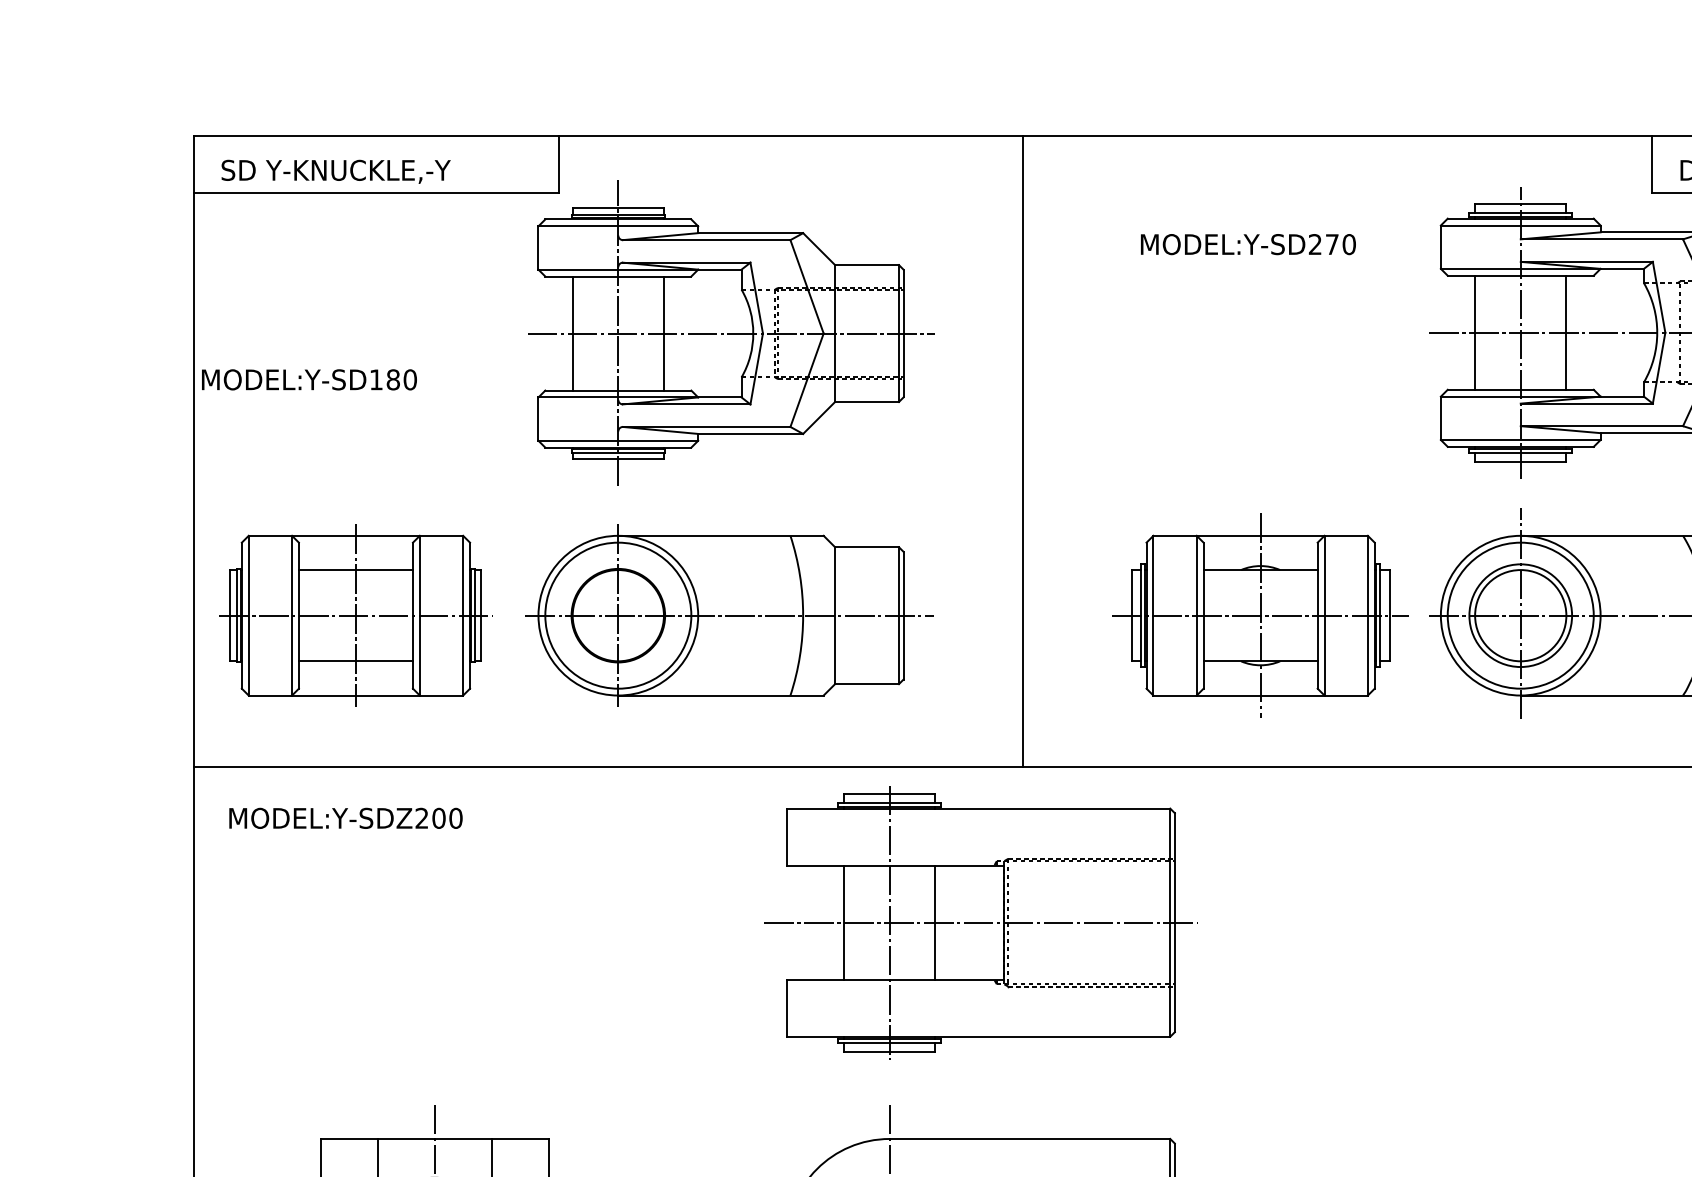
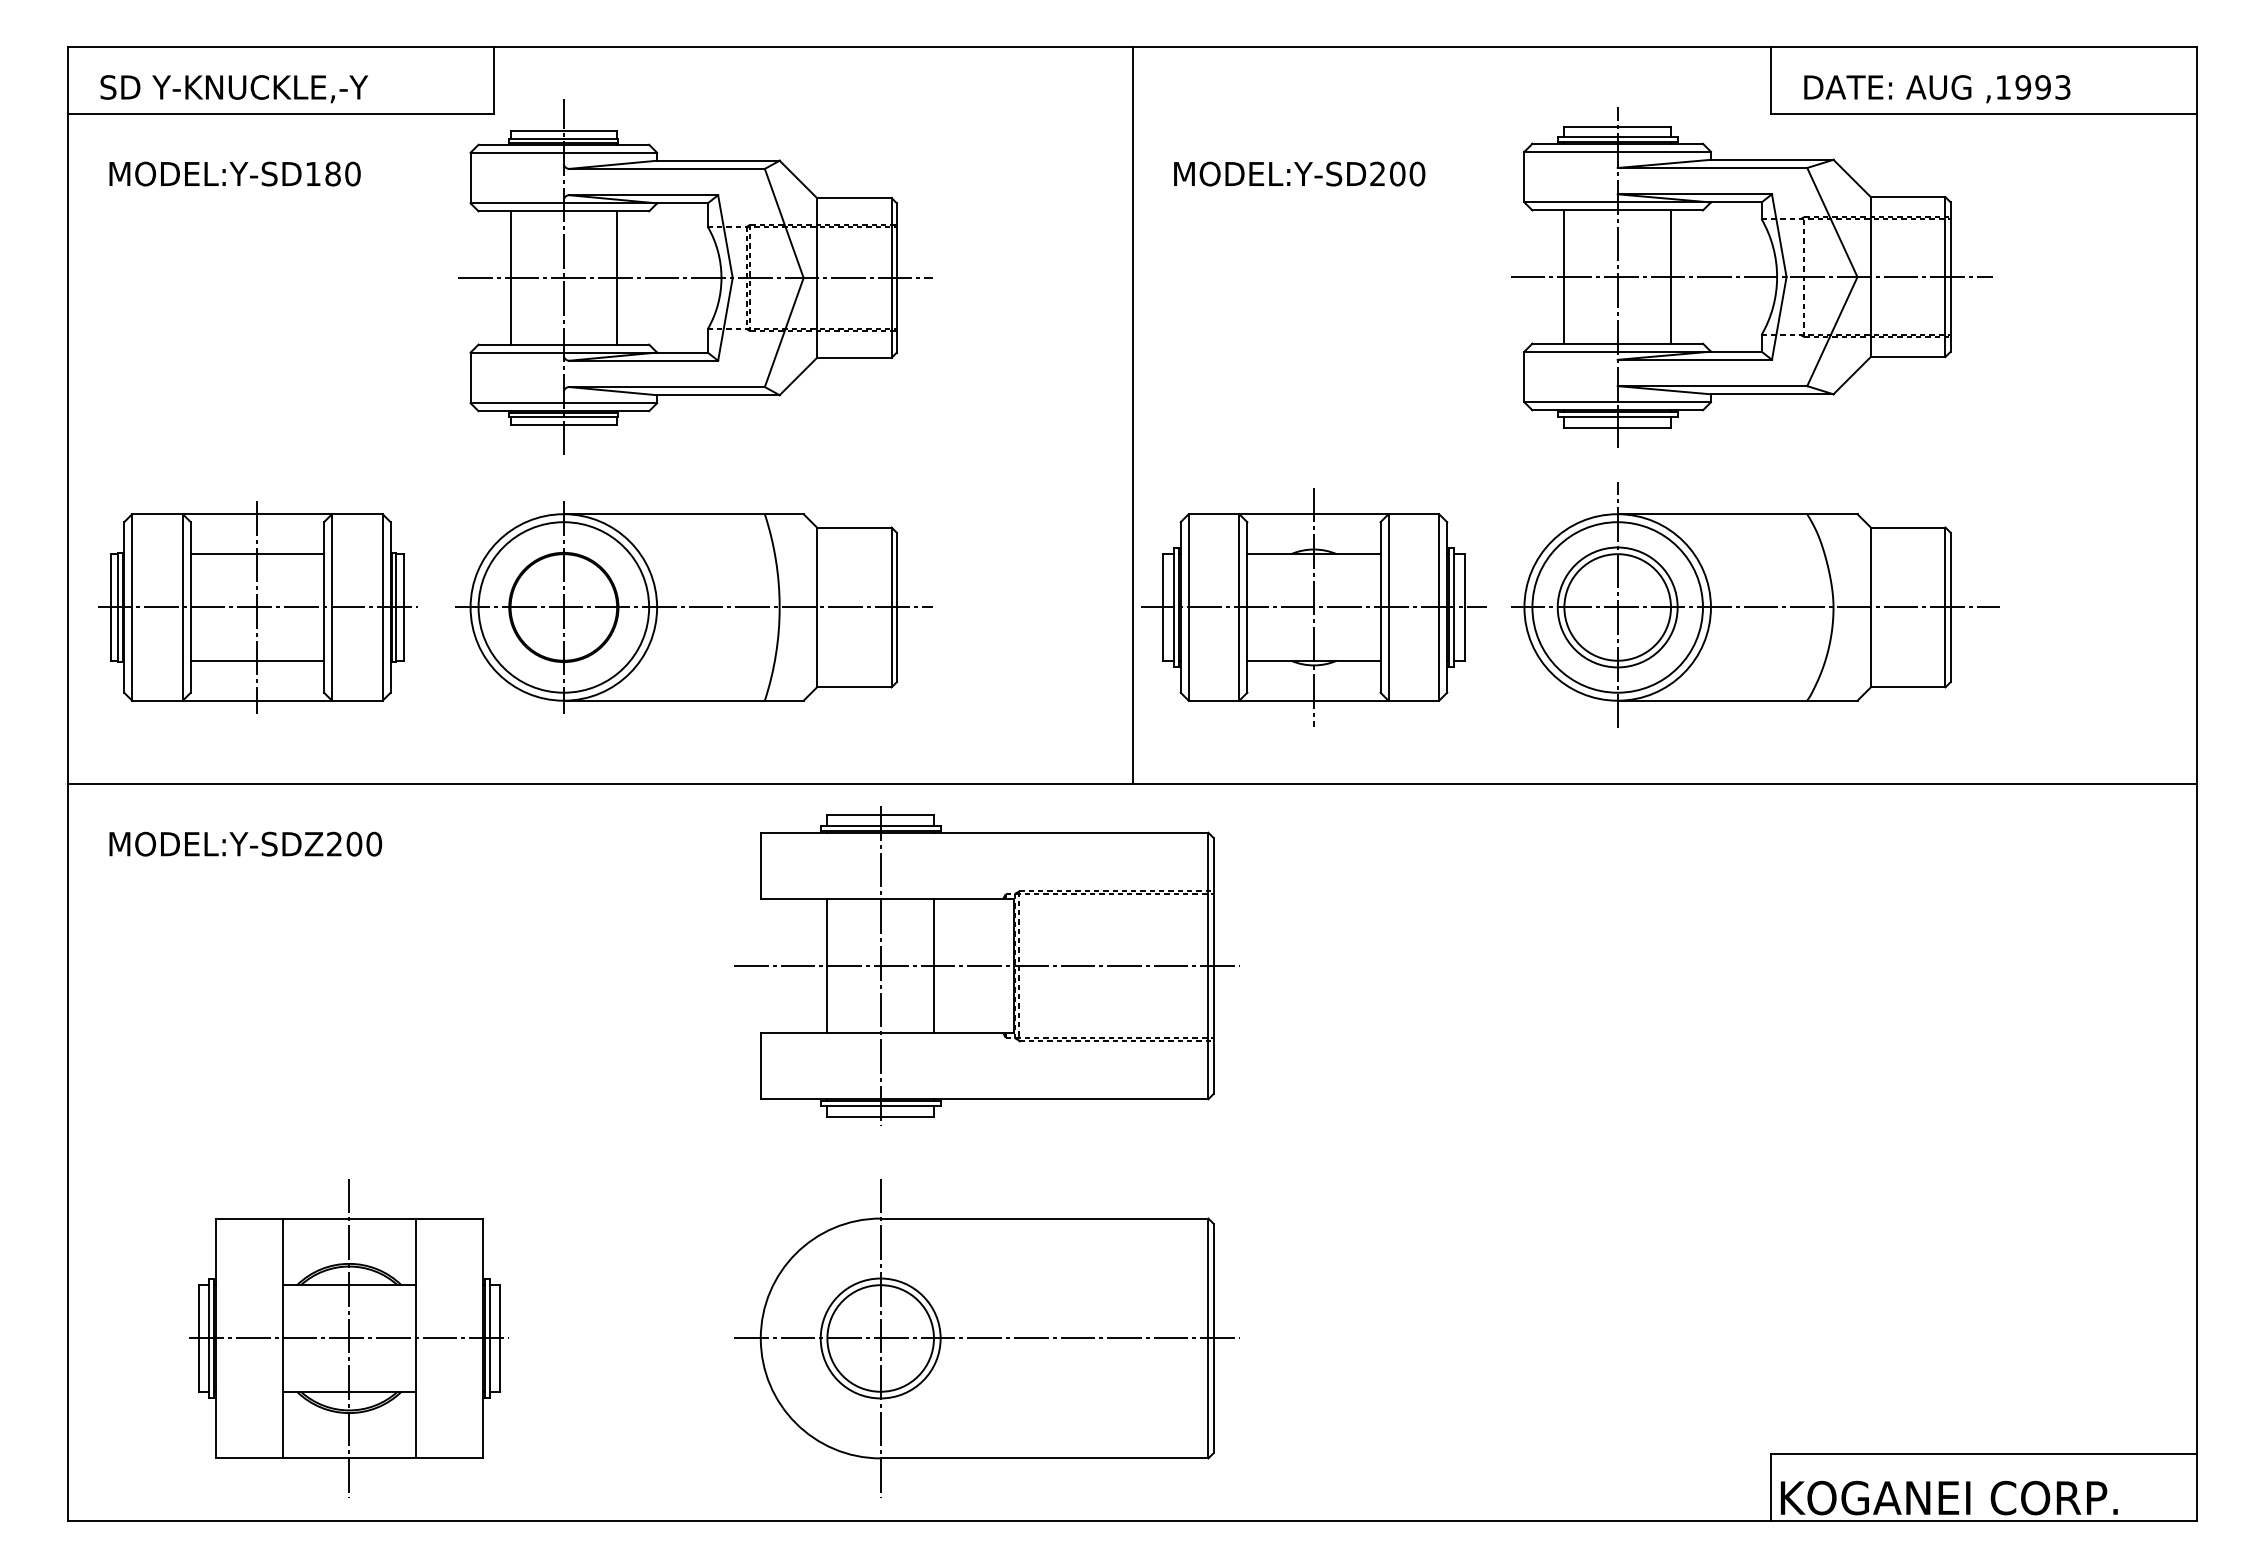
text: (1332, 244) -> (1397, 173), MODEL:Y-SD270 -> MODEL:Y-SD200
text: (308, 379) -> (234, 173), moved
line: (1023, 451) -> (1132, 415), moved

